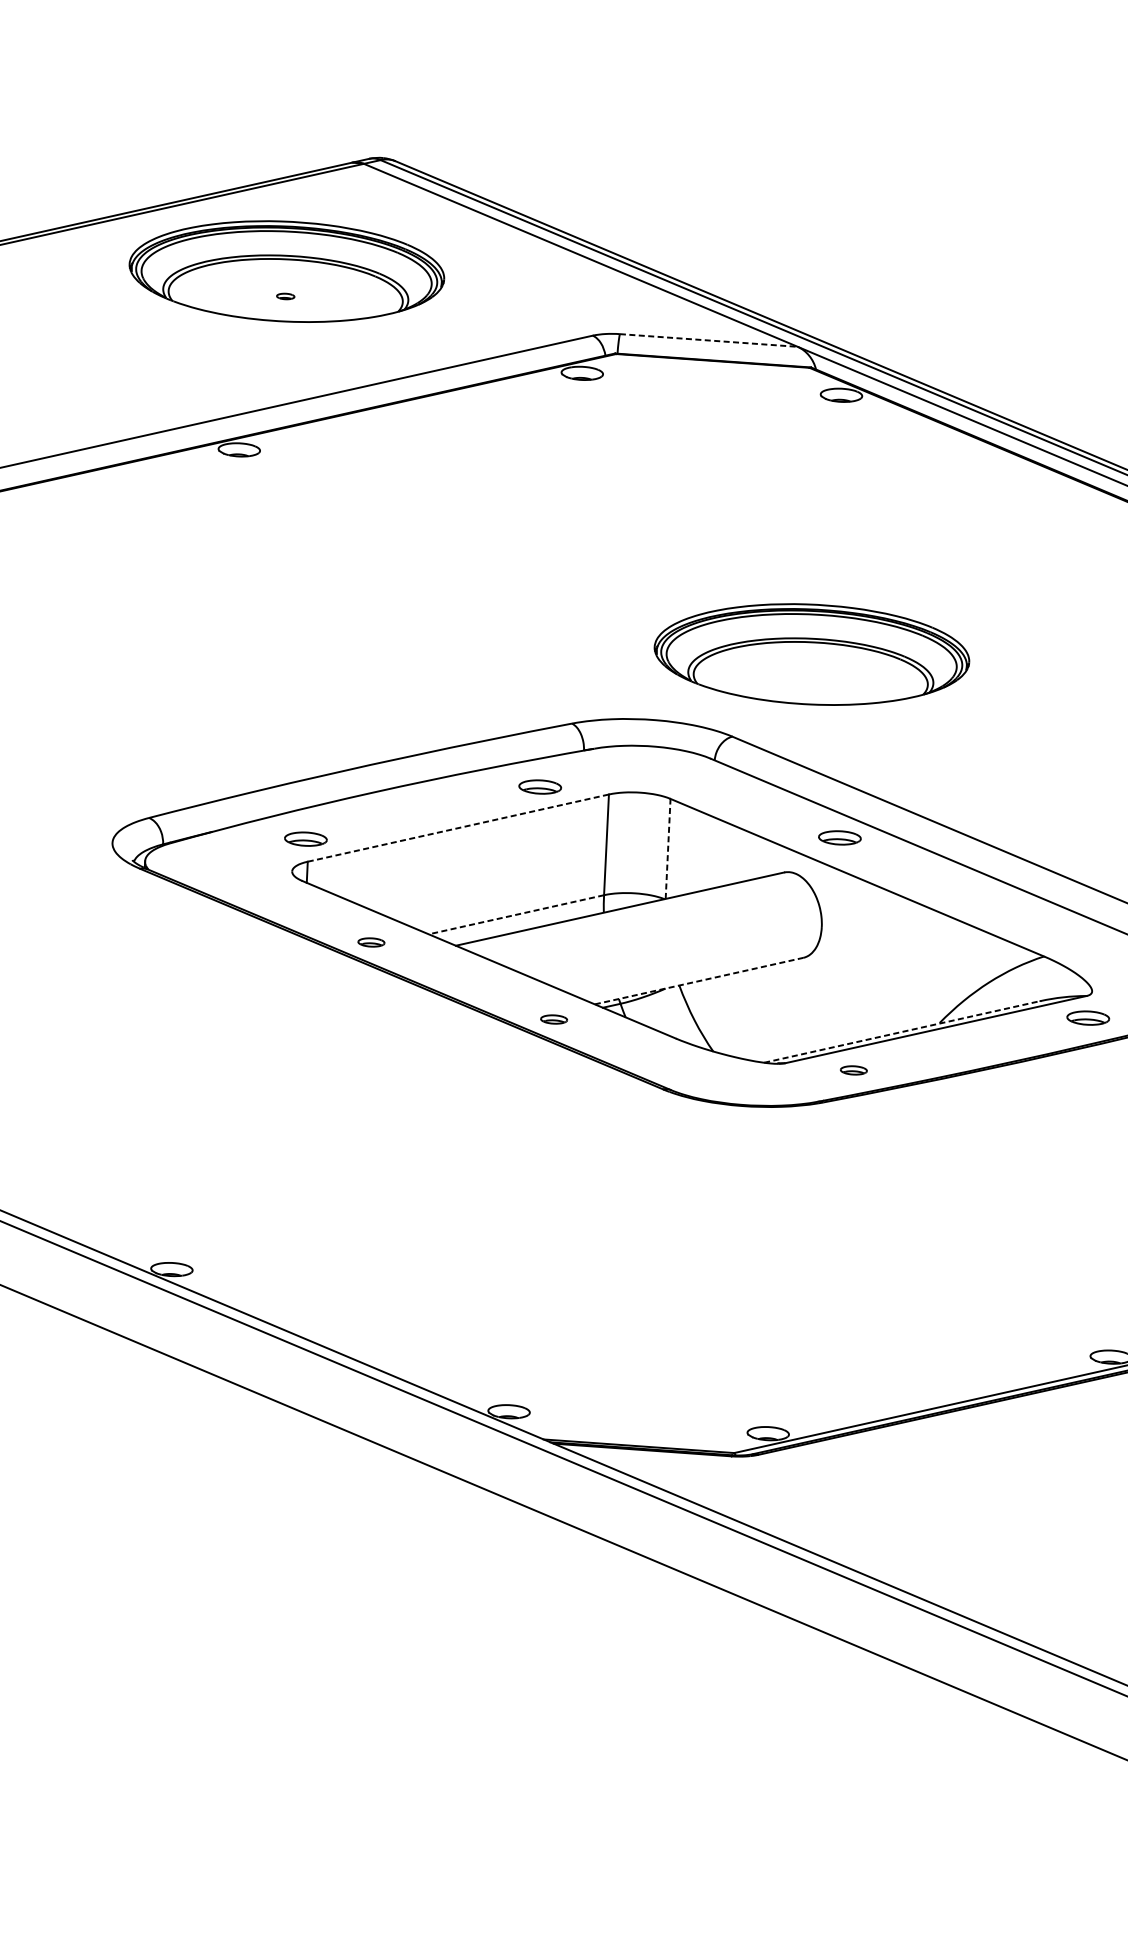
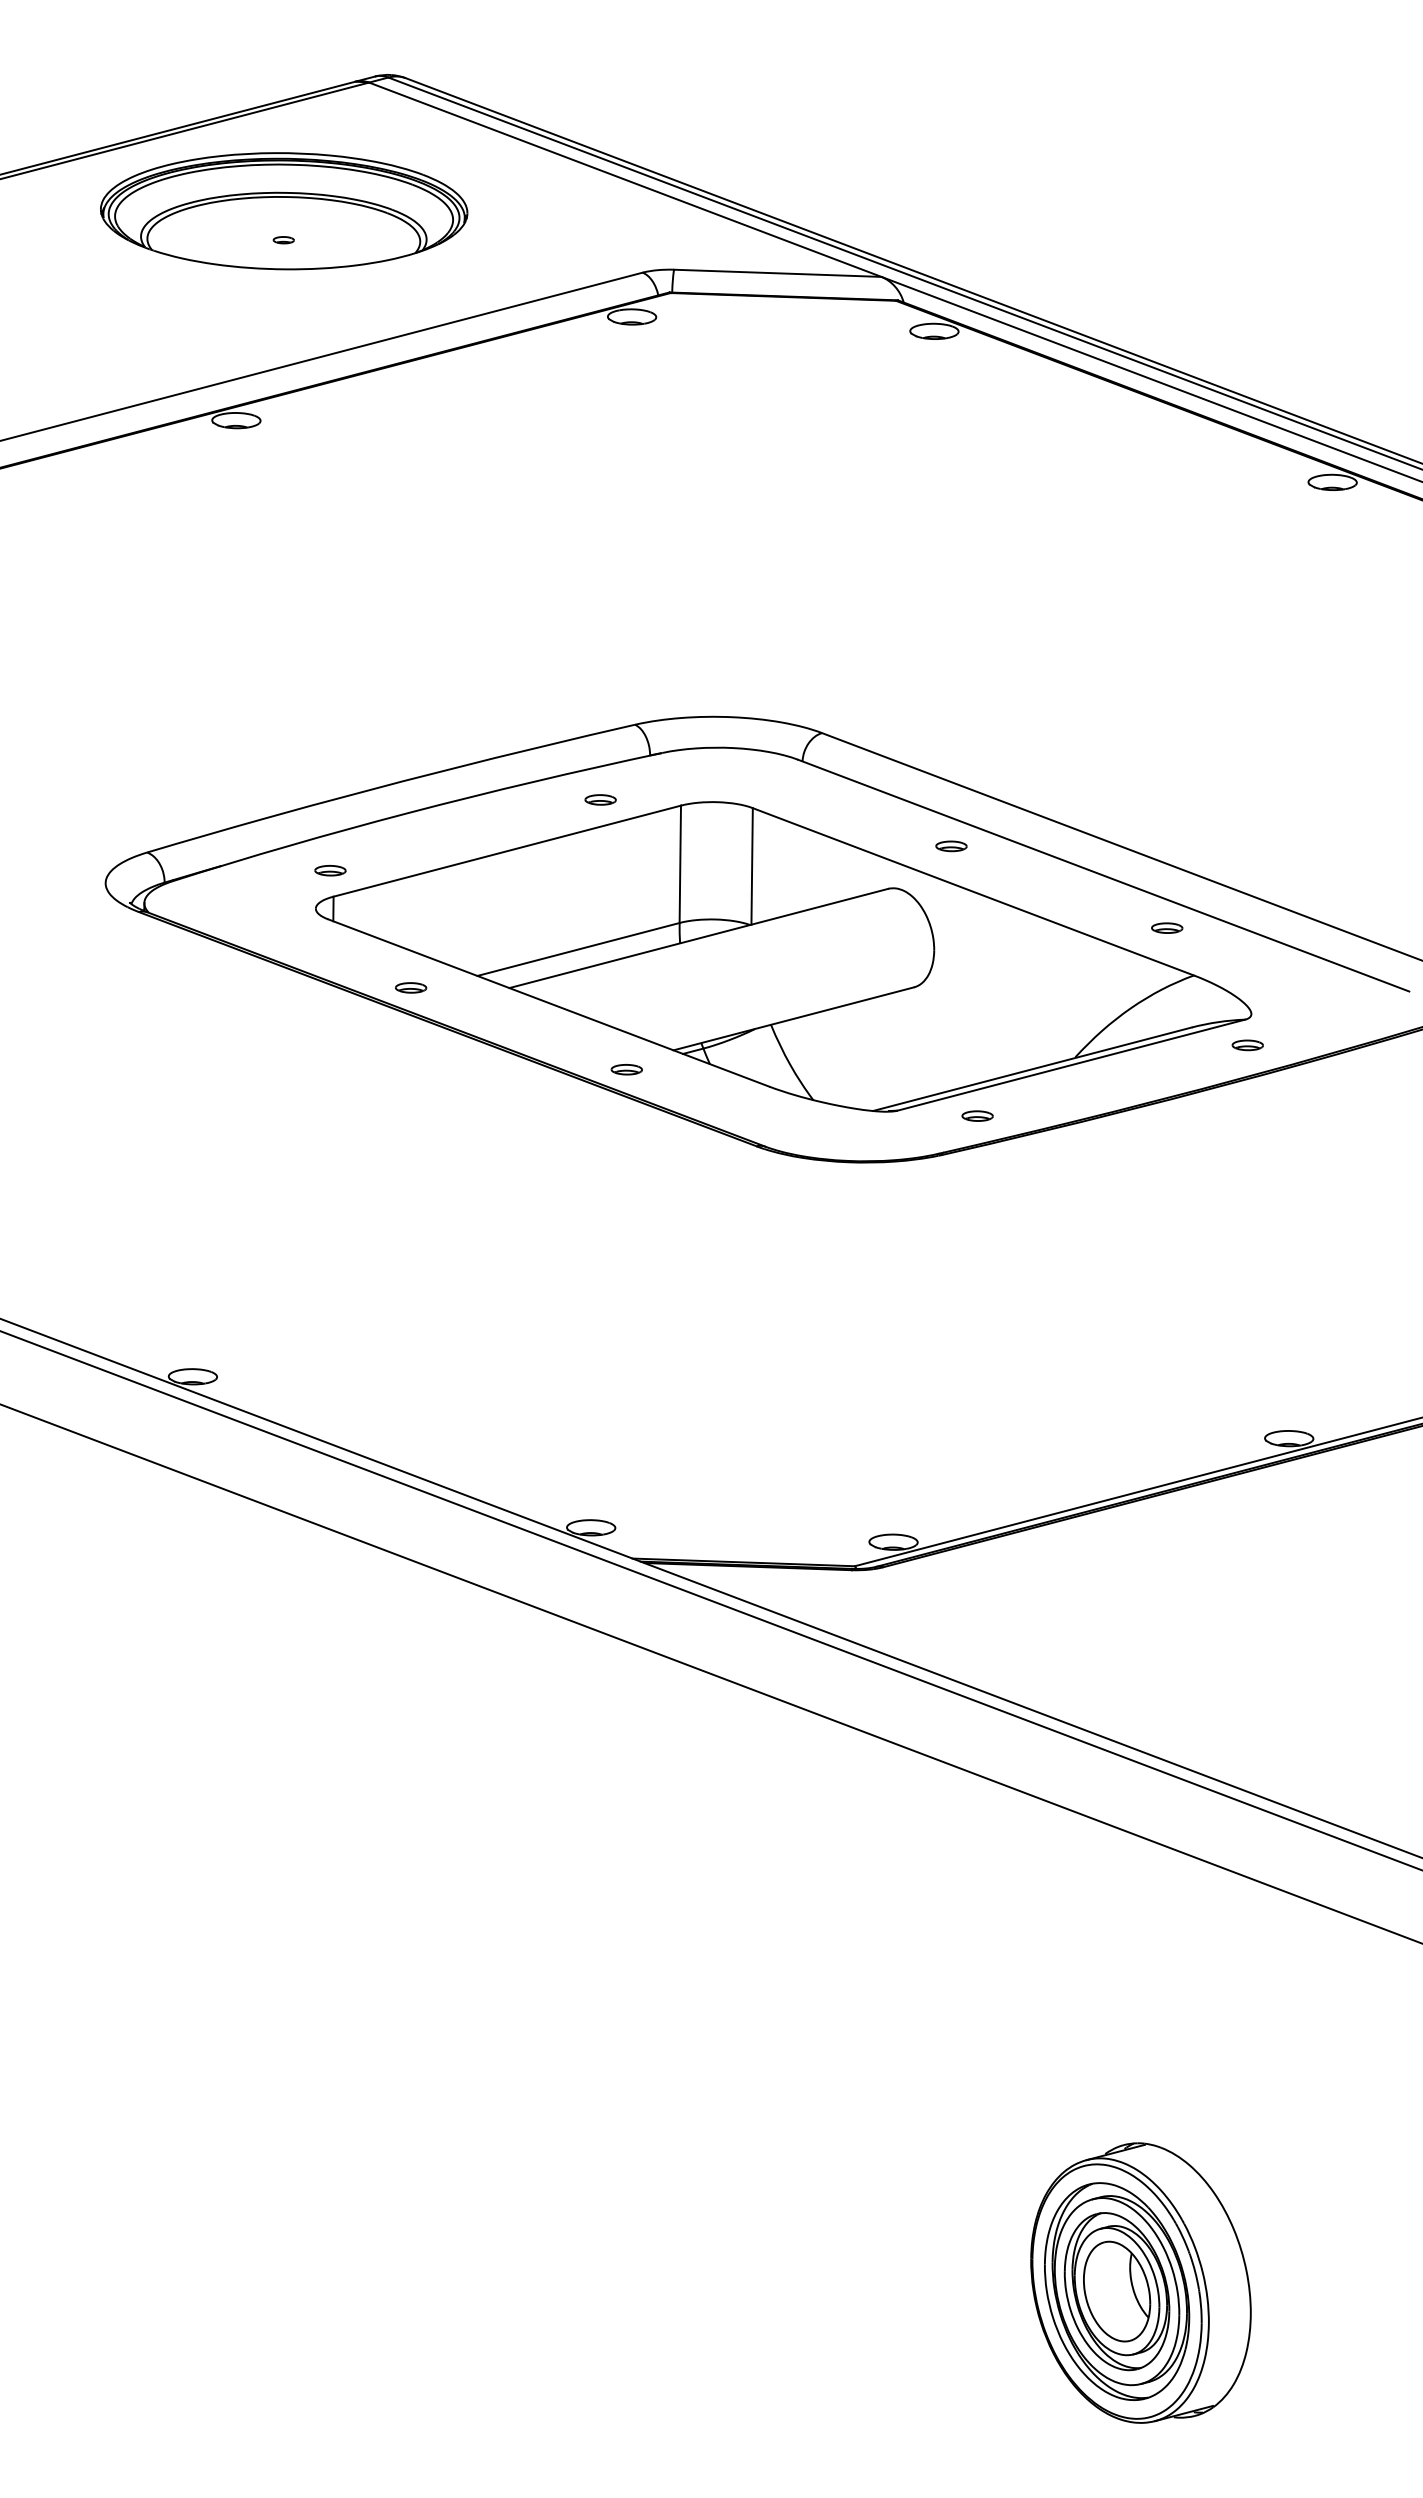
line: (708, 340) -> (777, 273), dashed -> solid
part: (812, 654) -> (911, 634), removed
part: (540, 786) -> (600, 799), size x0.62
line: (458, 828) -> (507, 851), dashed -> solid
part: (839, 838) -> (951, 846), size x0.62
part: (305, 839) -> (330, 870), size x0.62
line: (668, 848) -> (752, 865), dashed -> solid
line: (516, 914) -> (578, 949), dashed -> solid
part: (1022, 914) -> (1167, 927), added
line: (699, 980) -> (794, 1018), dashed -> solid
part: (1087, 1018) -> (1247, 1045), size x0.62
line: (902, 1032) -> (1032, 1069), dashed -> solid

